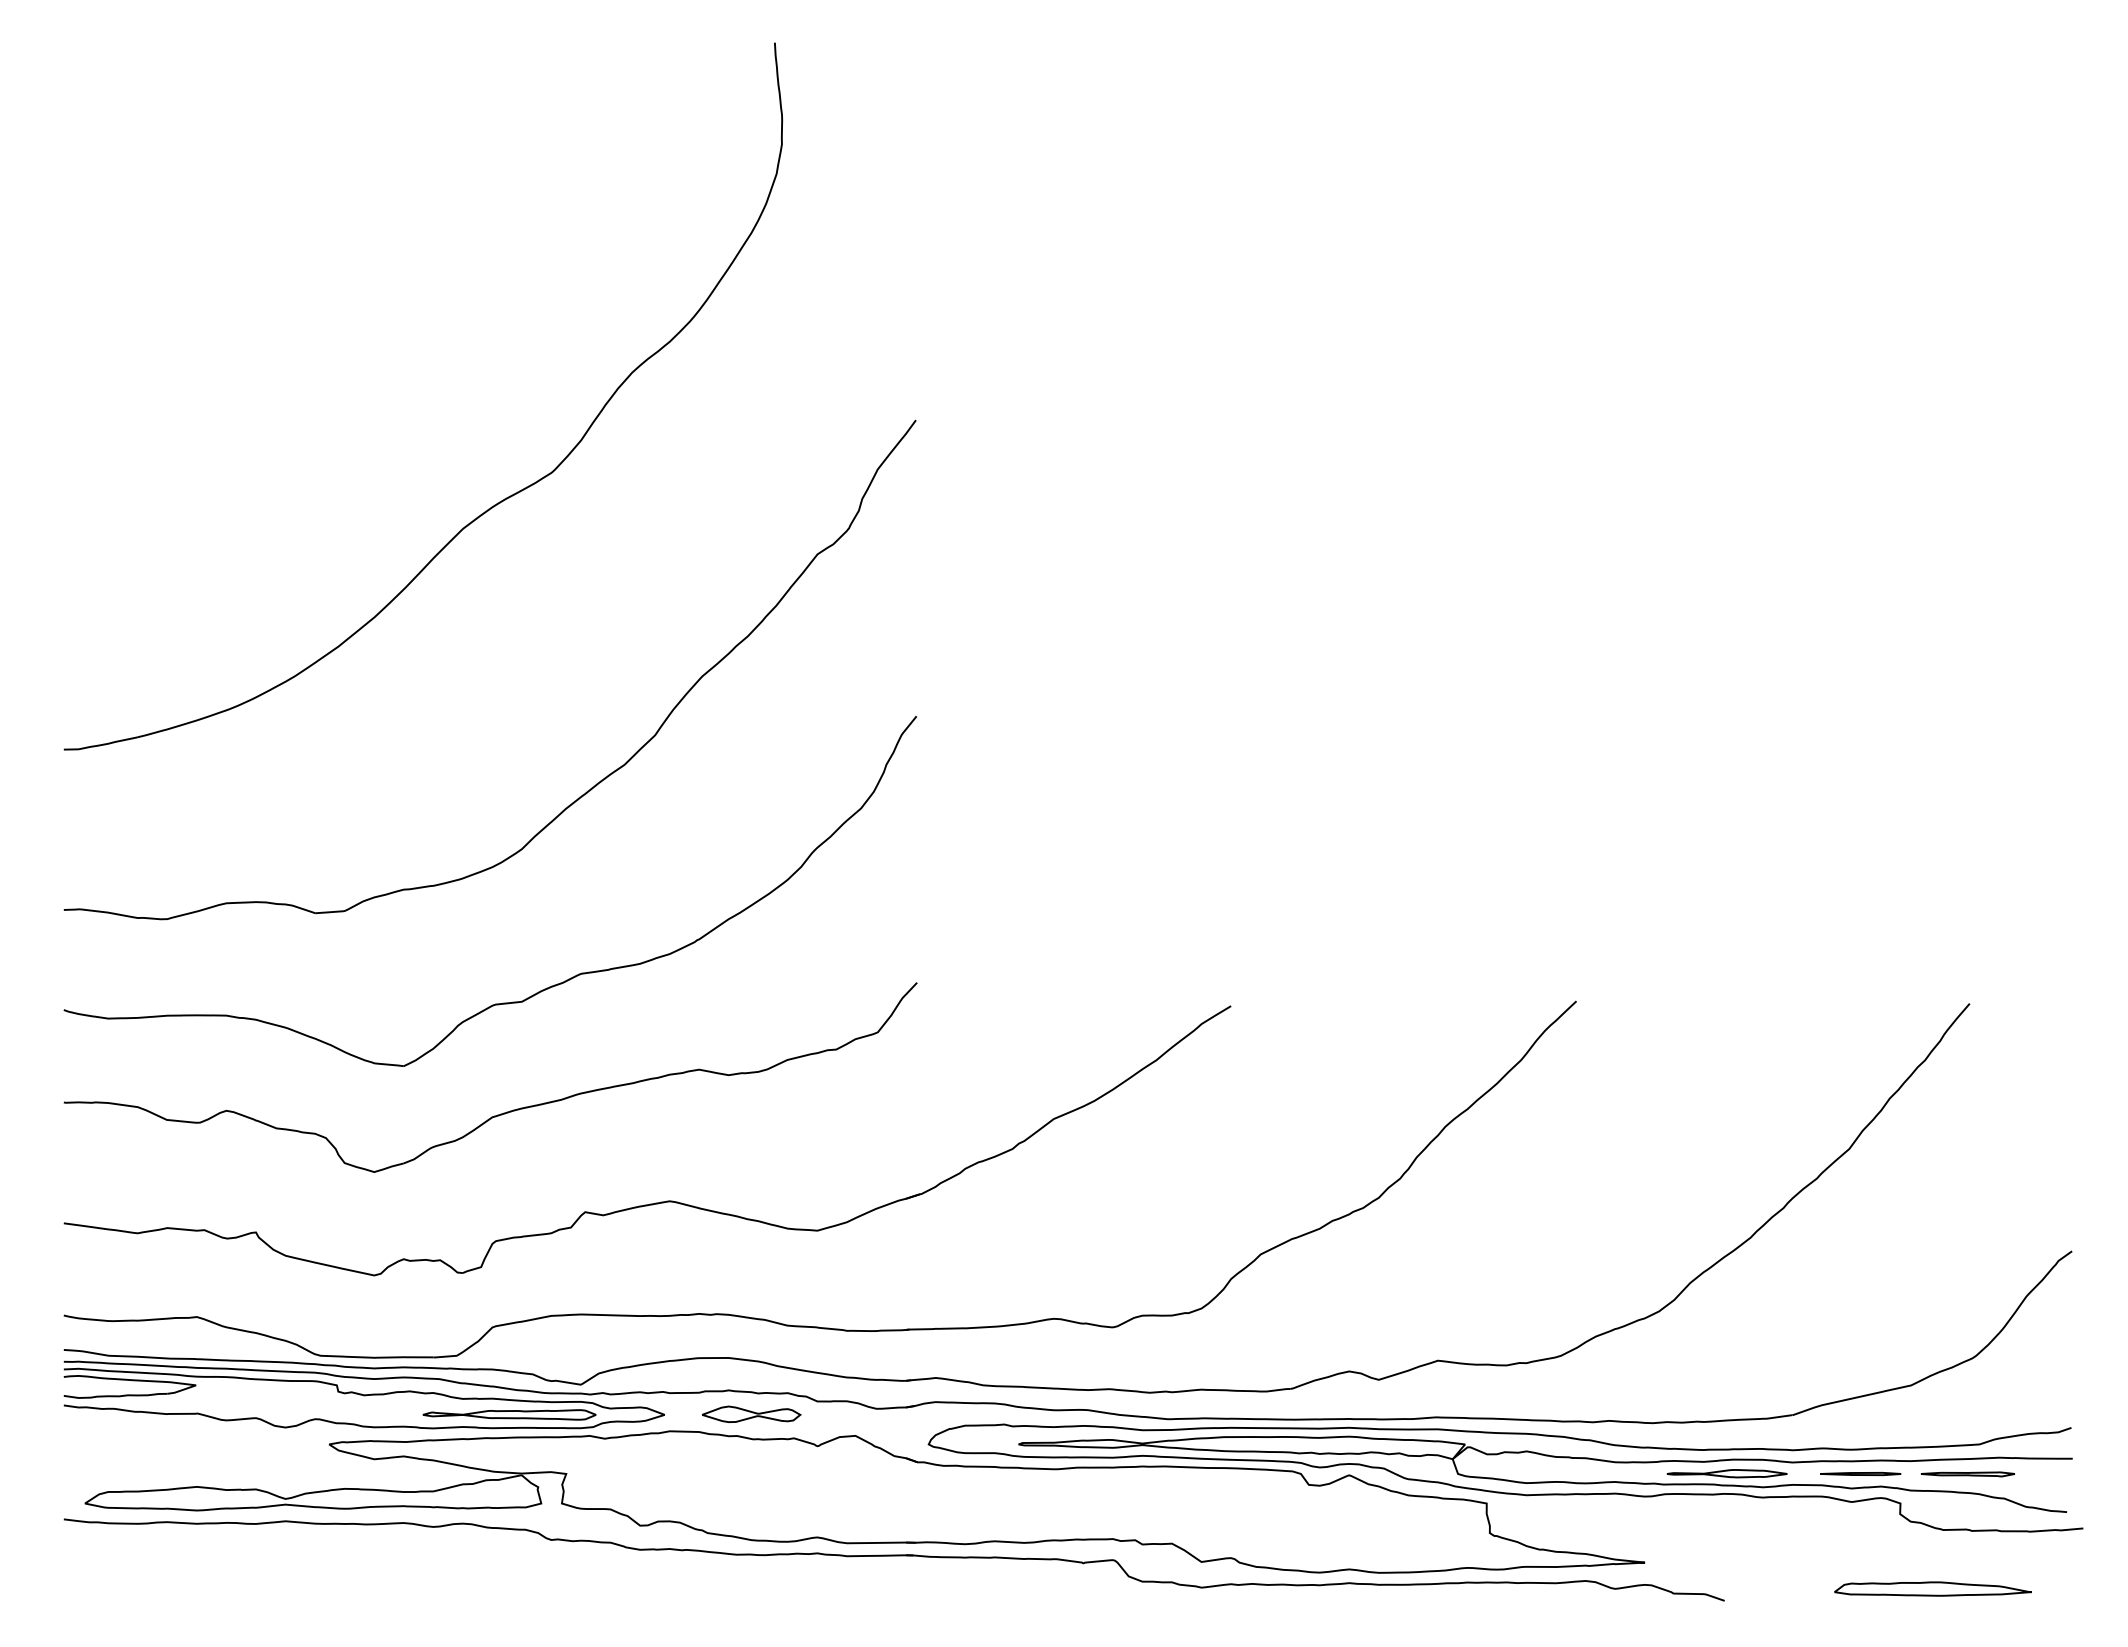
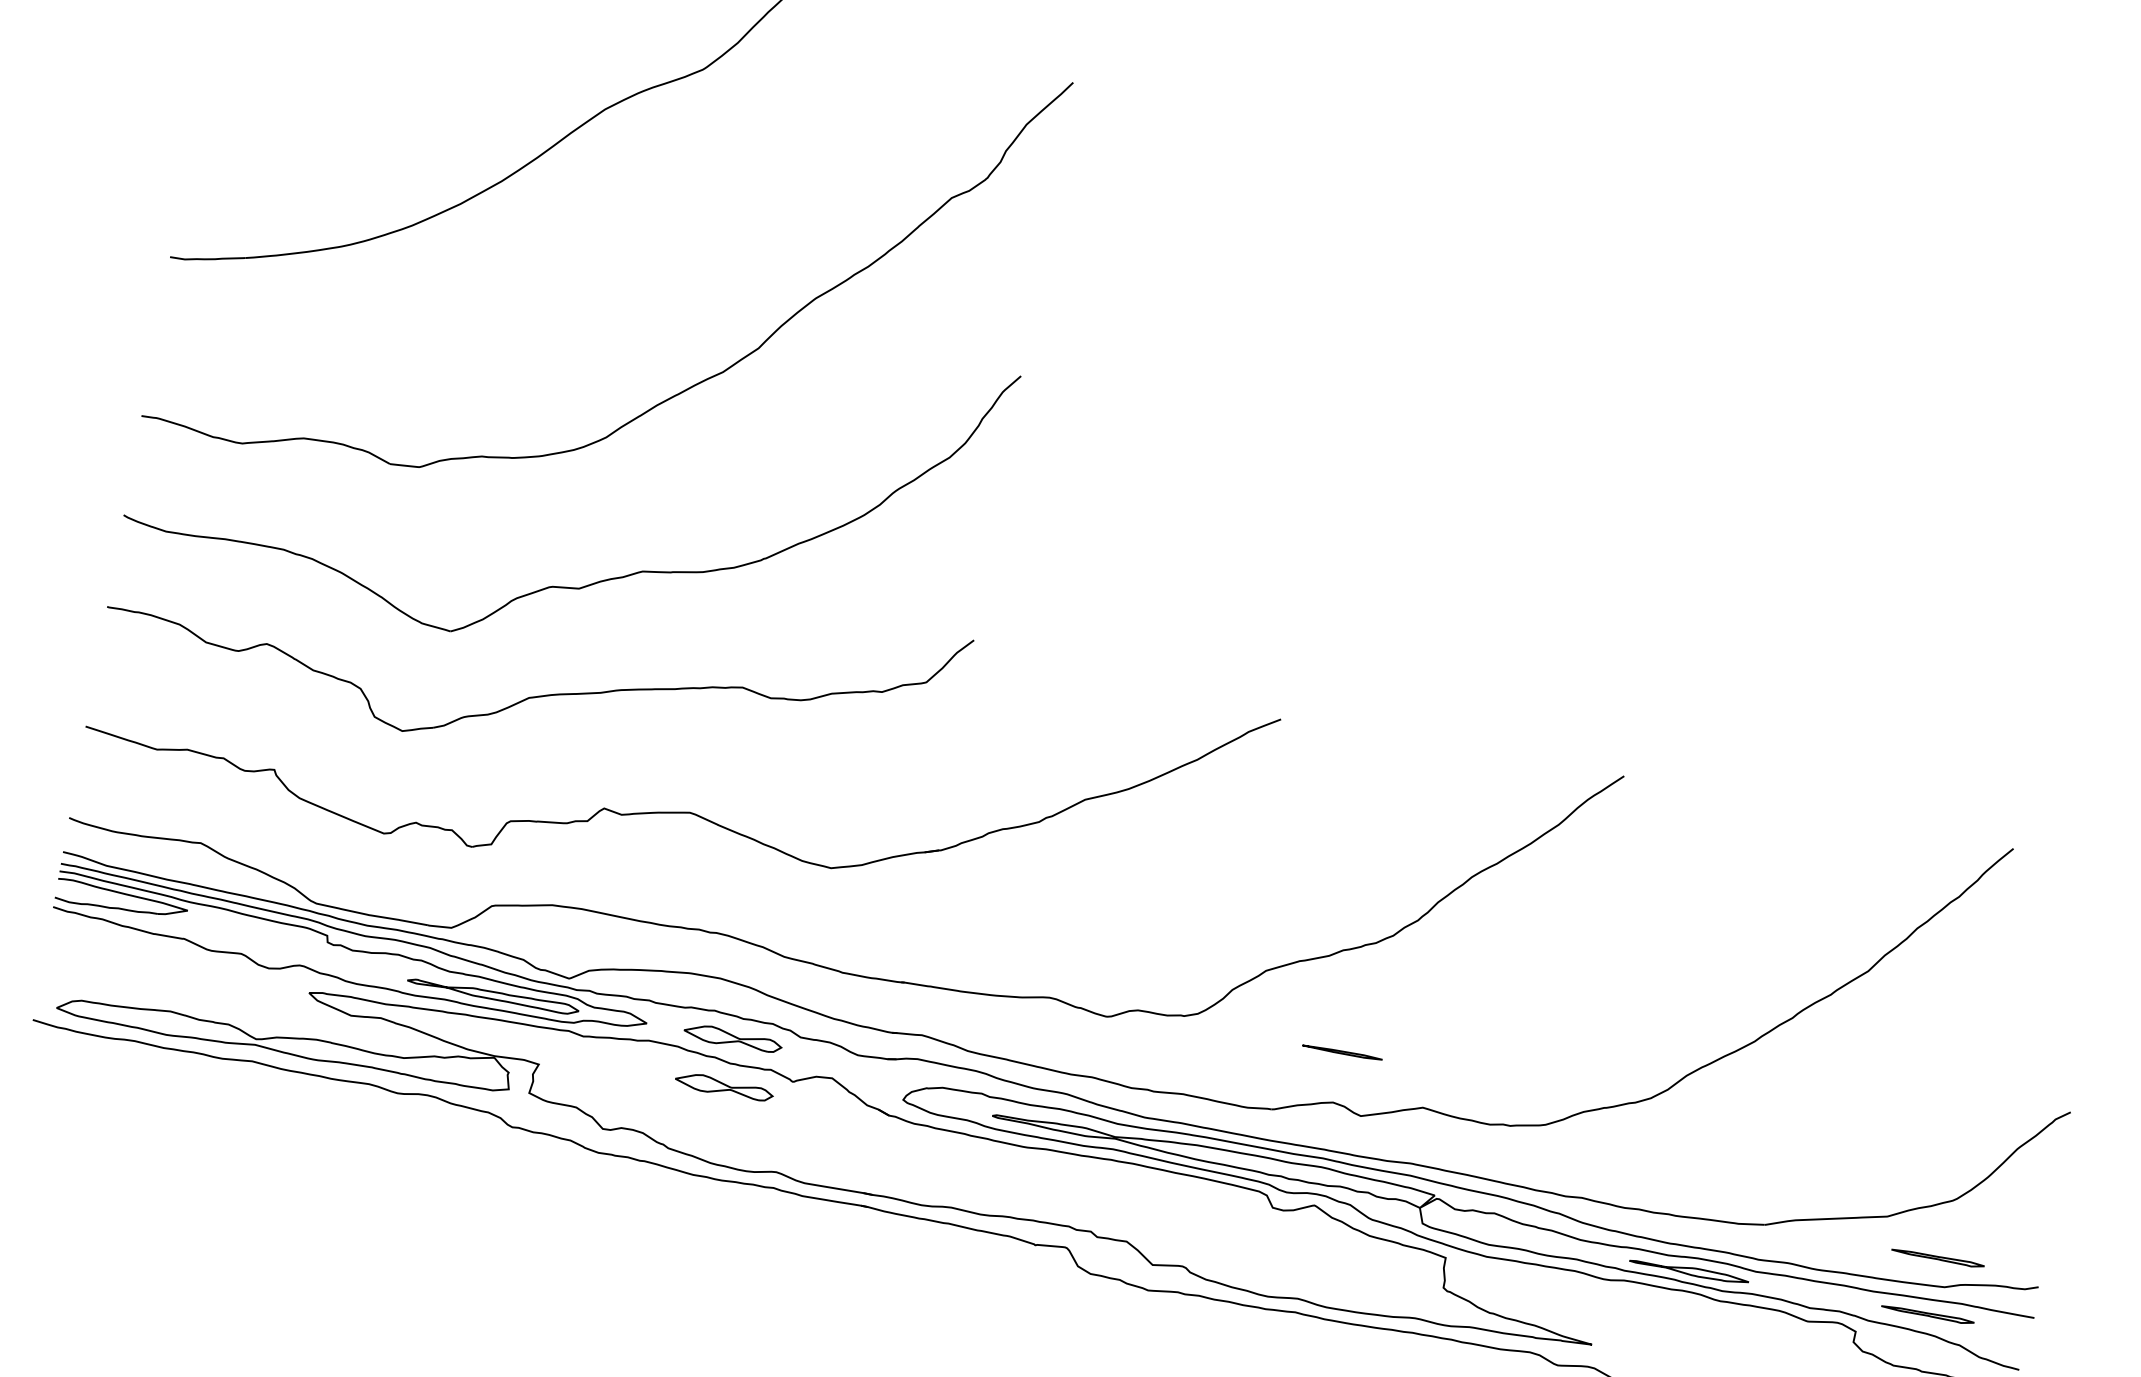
part: (1967, 1417) -> (1937, 1258), added
part: (751, 1462) -> (724, 1086), added
part: (1860, 1473) -> (1342, 1052), moved

